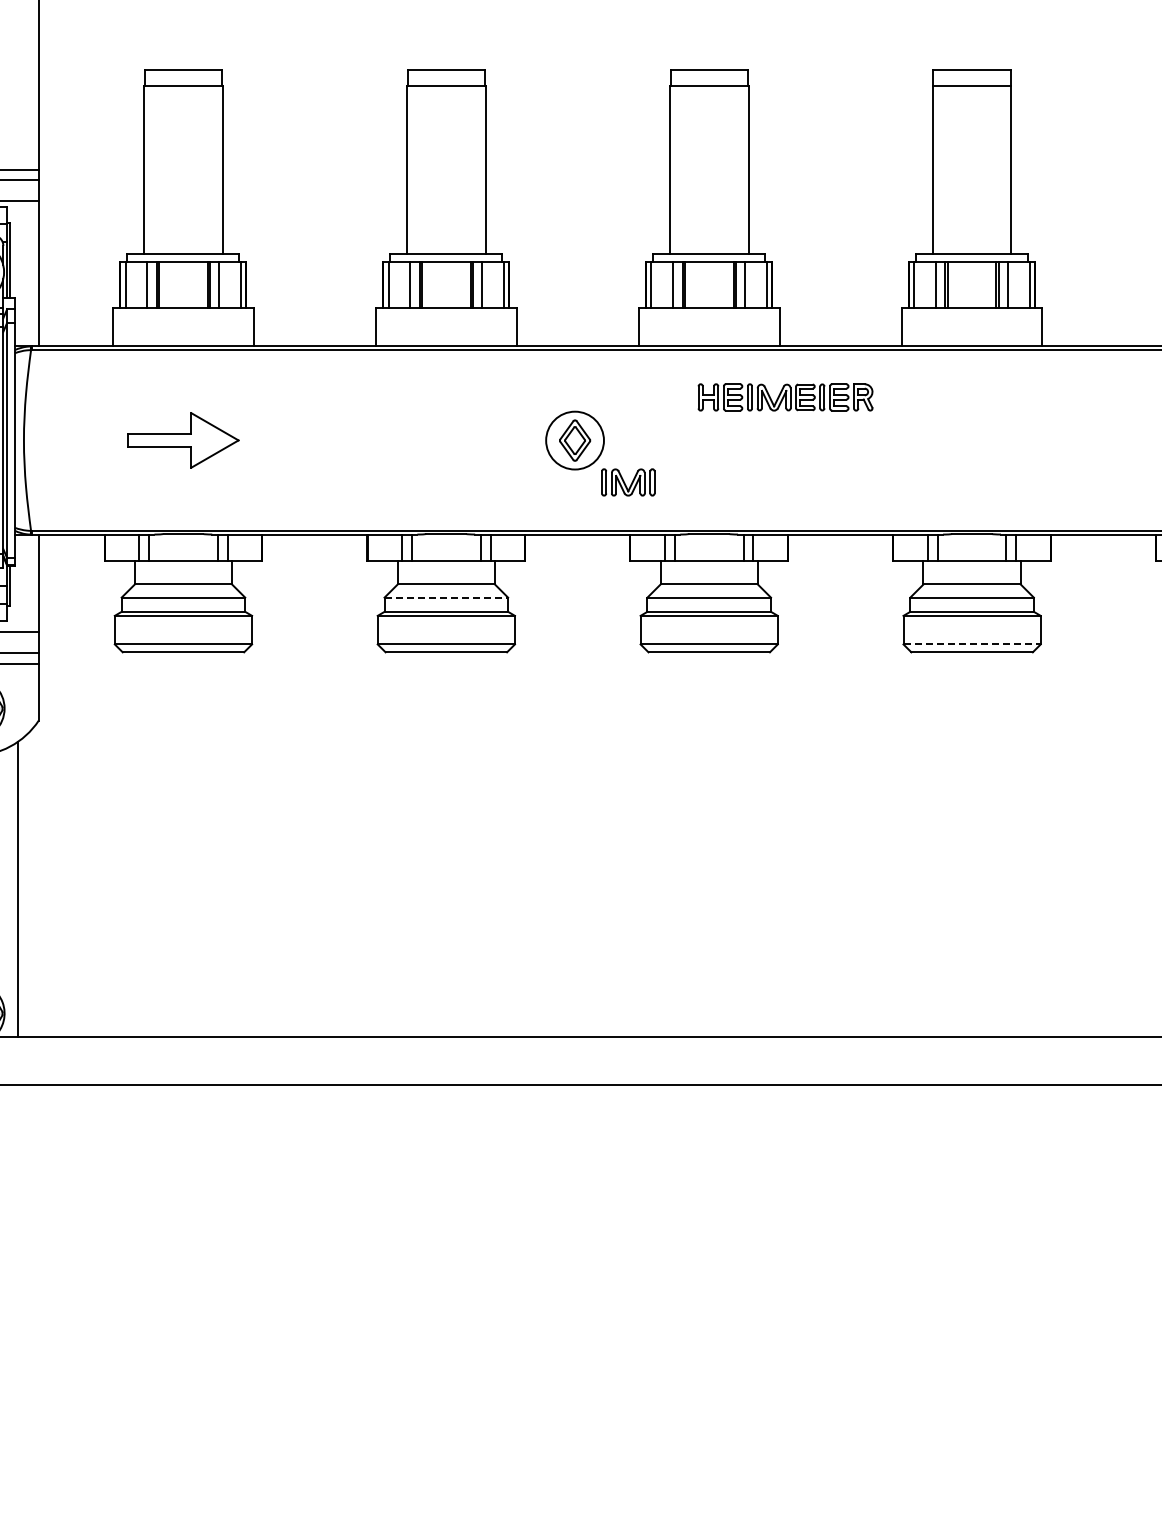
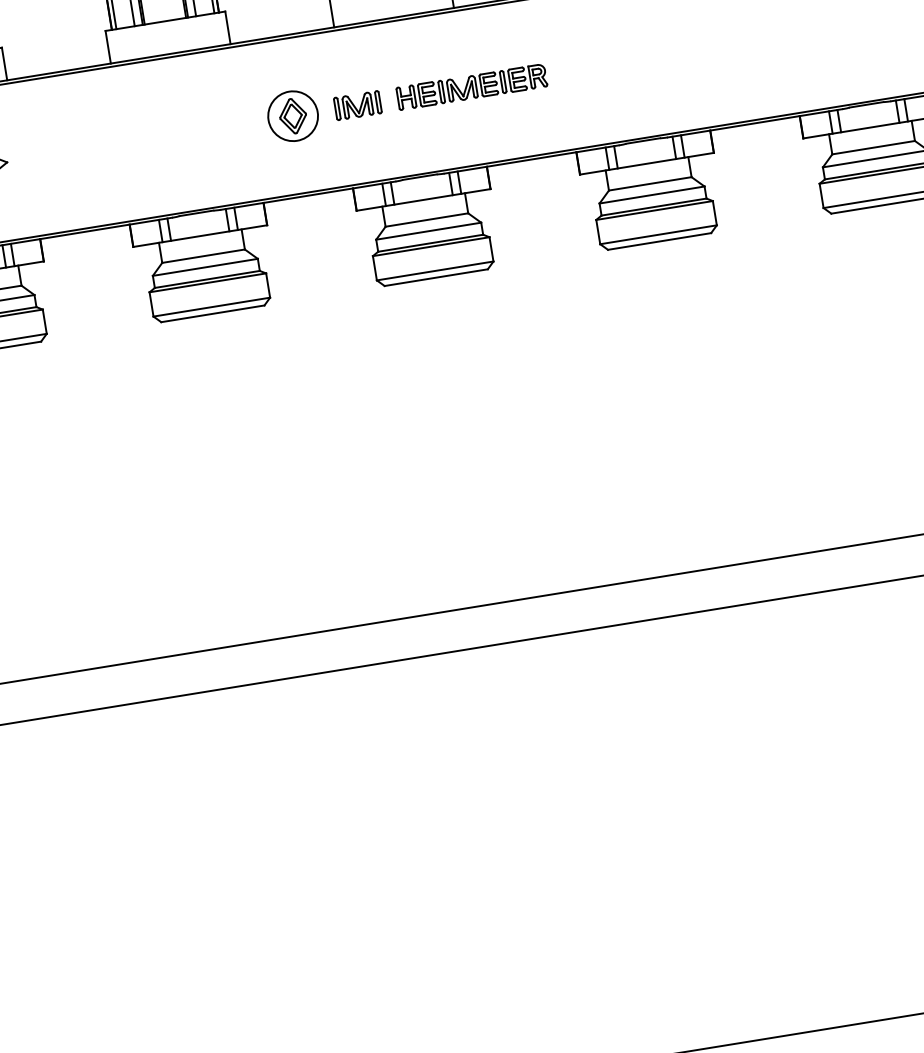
part: (785, 397) -> (471, 87), moved
part: (628, 482) -> (358, 105), moved
line: (446, 597) -> (205, 267), dashed -> solid
line: (972, 644) -> (658, 234), dashed -> solid

